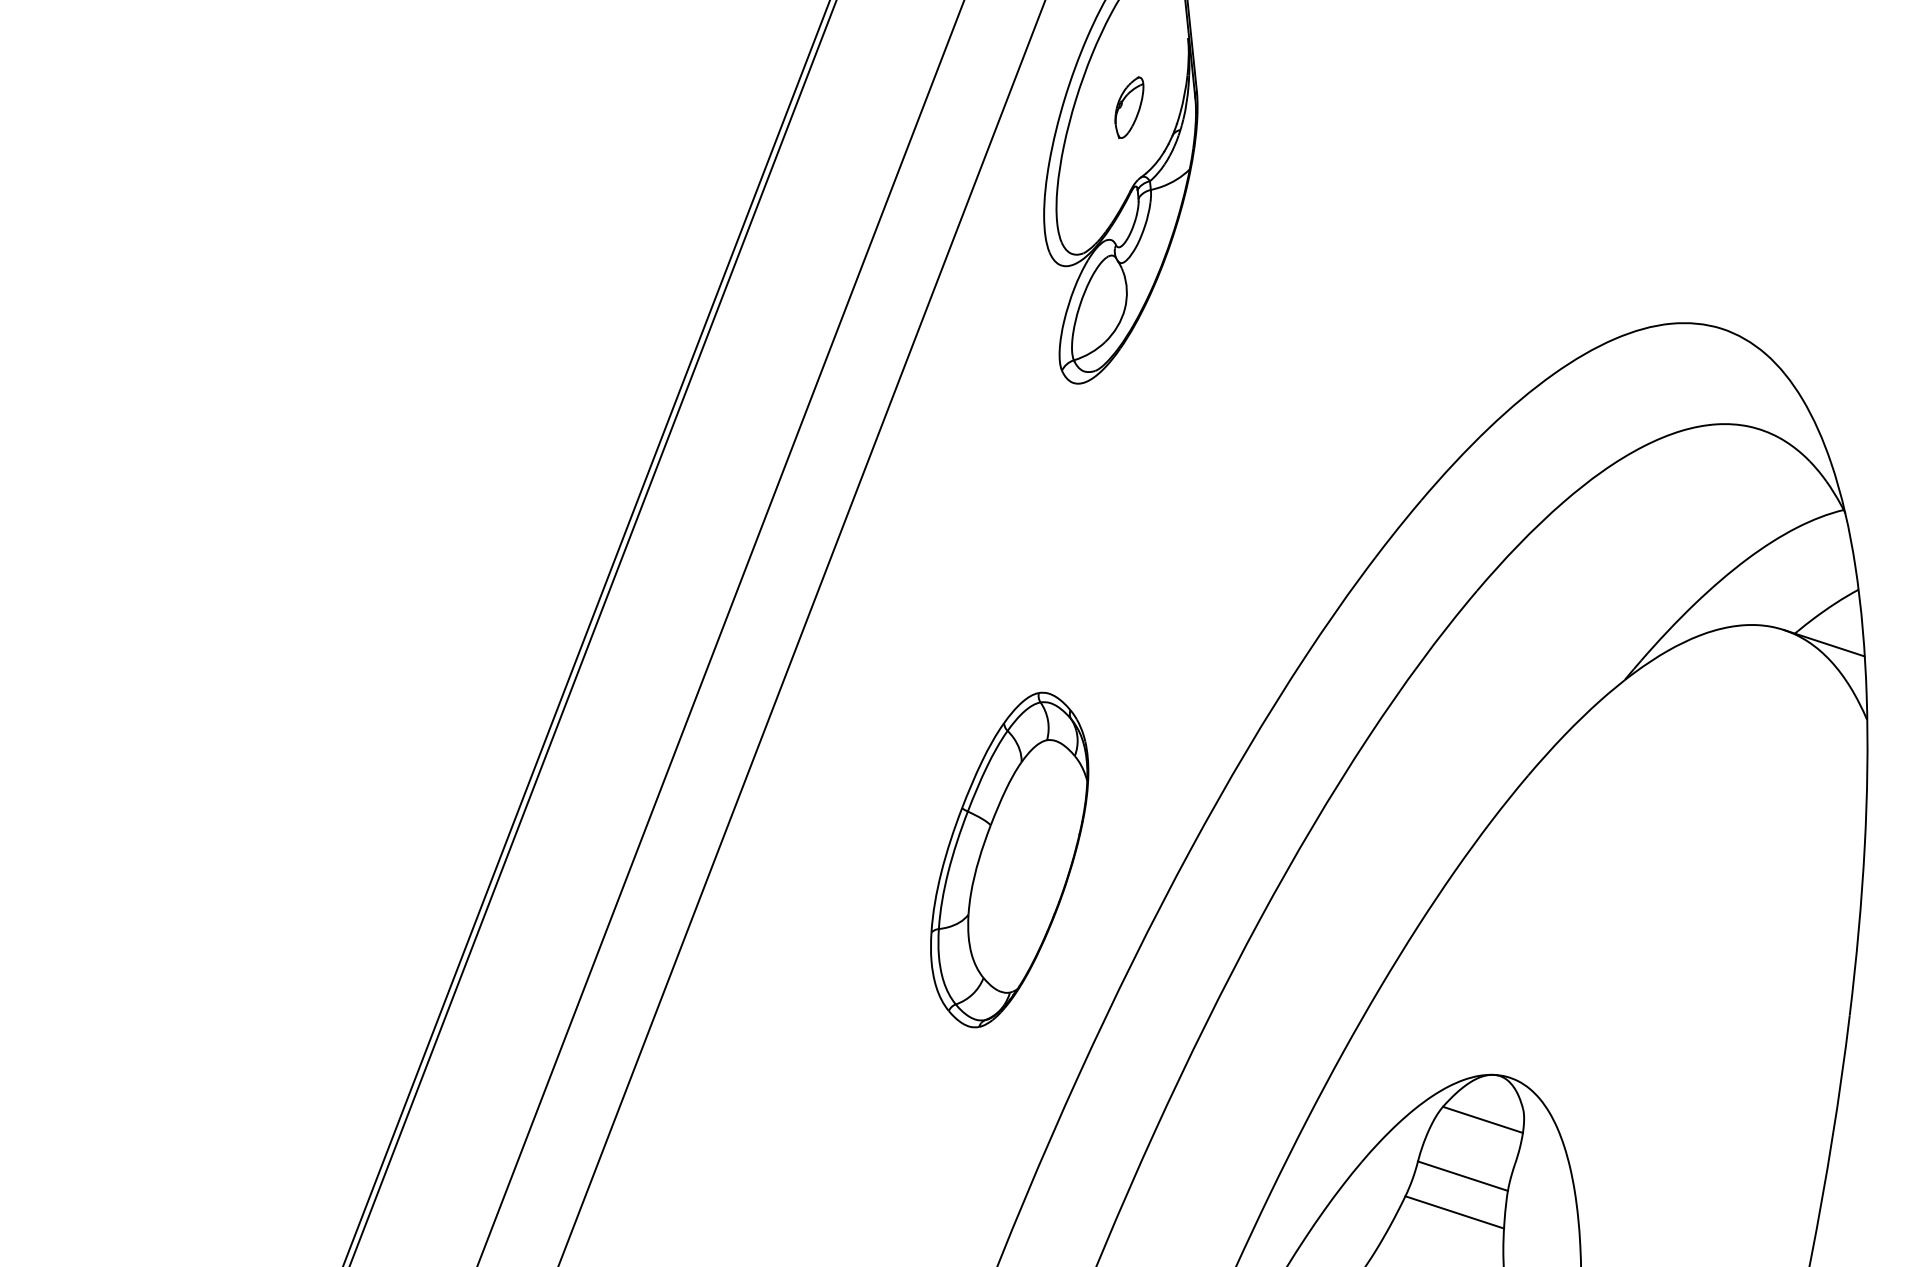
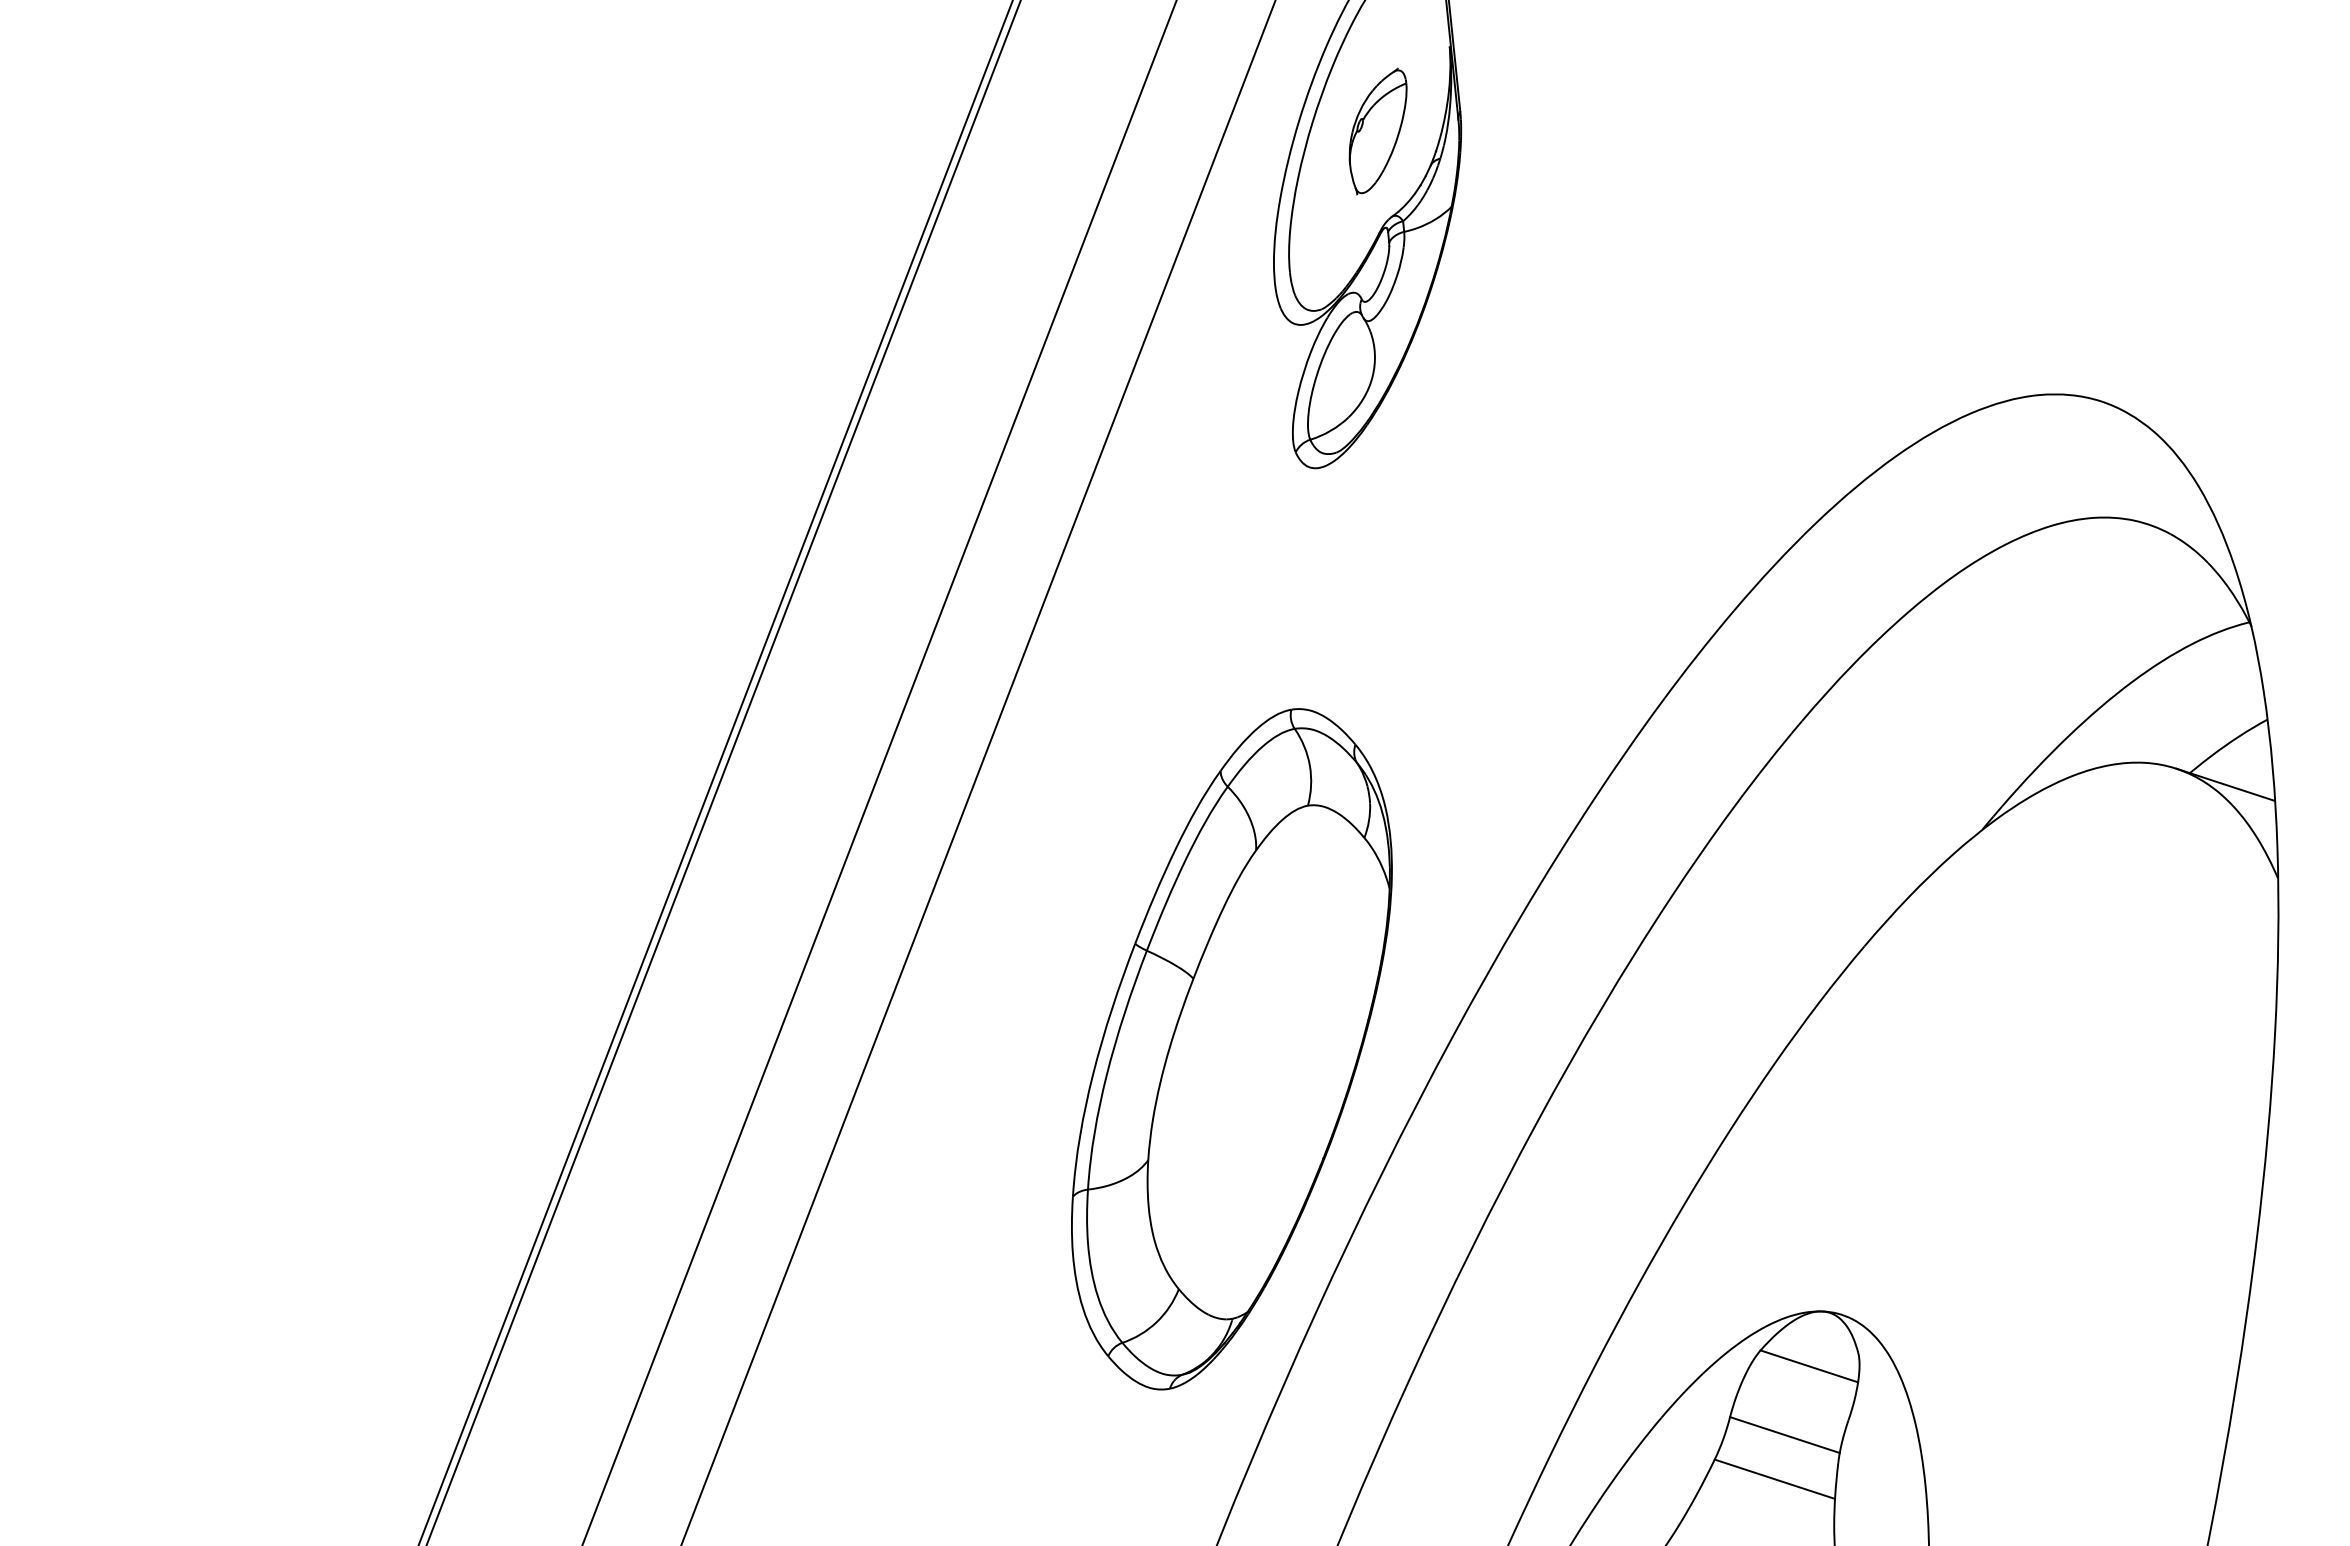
part: (1128, 107) -> (1377, 131), size x1.67
part: (1009, 860) -> (1231, 1049), size x1.67

